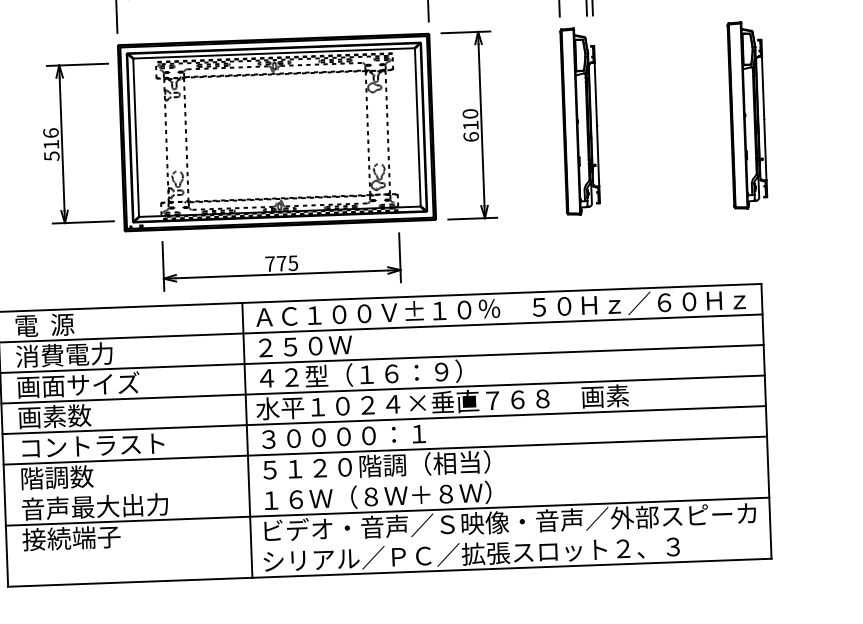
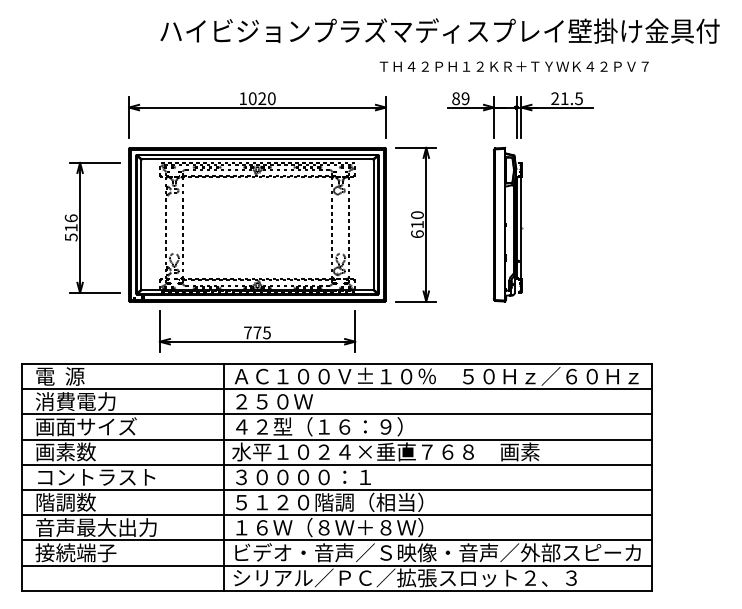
part: (748, 115) -> (646, 224), removed
line: (386, 481) -> (337, 515), added
line: (389, 542) -> (337, 565), added

